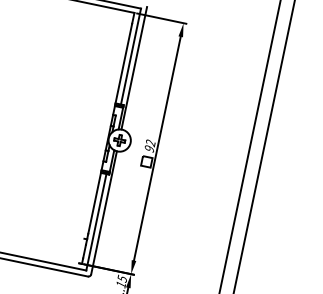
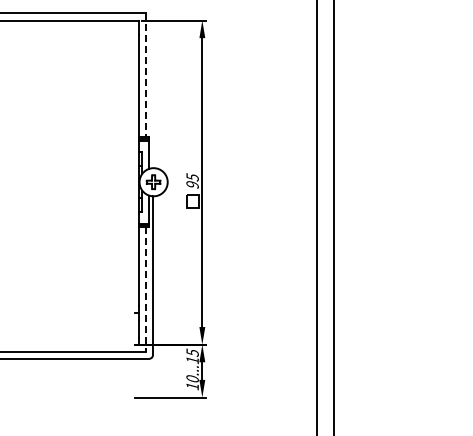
line: (130, 56) -> (145, 75), solid -> dashed
line: (134, 67) -> (152, 88), removed
text: (150, 143) -> (192, 177), 92 -> 95
line: (96, 222) -> (145, 289), solid -> dashed

